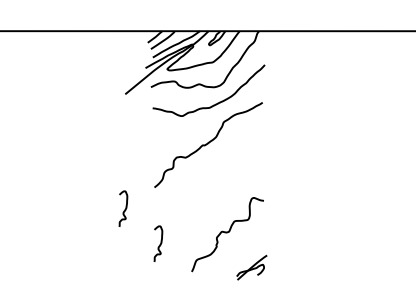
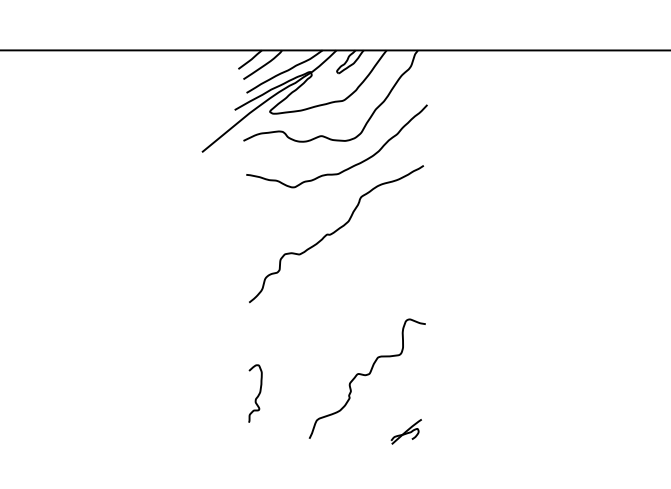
curve: (124, 209) -> (200, 338), removed
part: (251, 267) -> (405, 431), size x0.62

